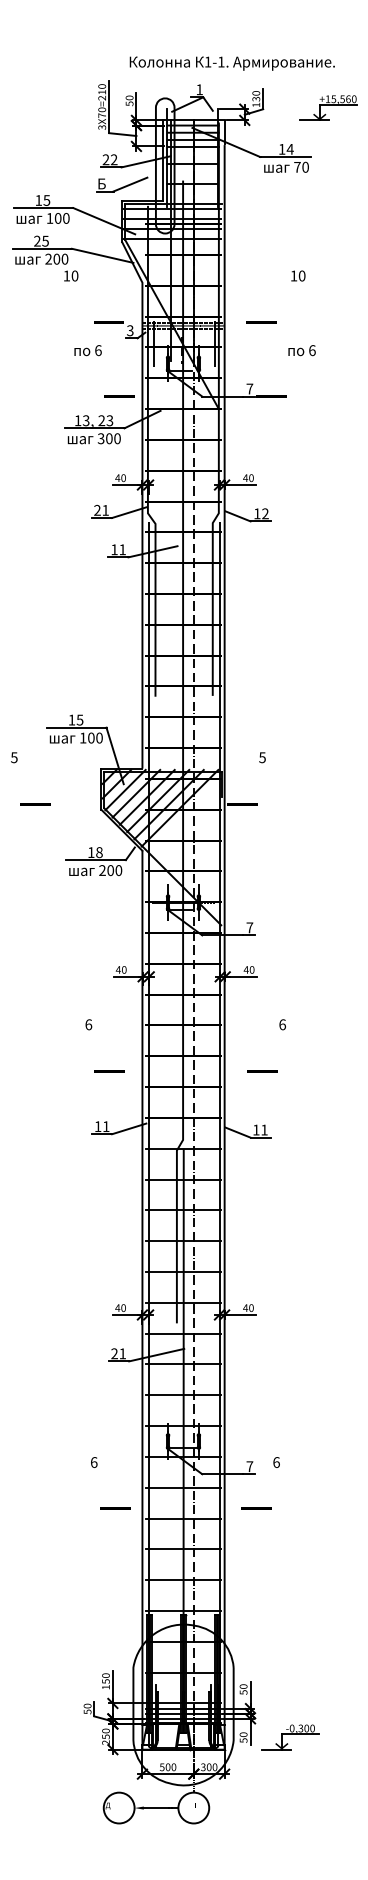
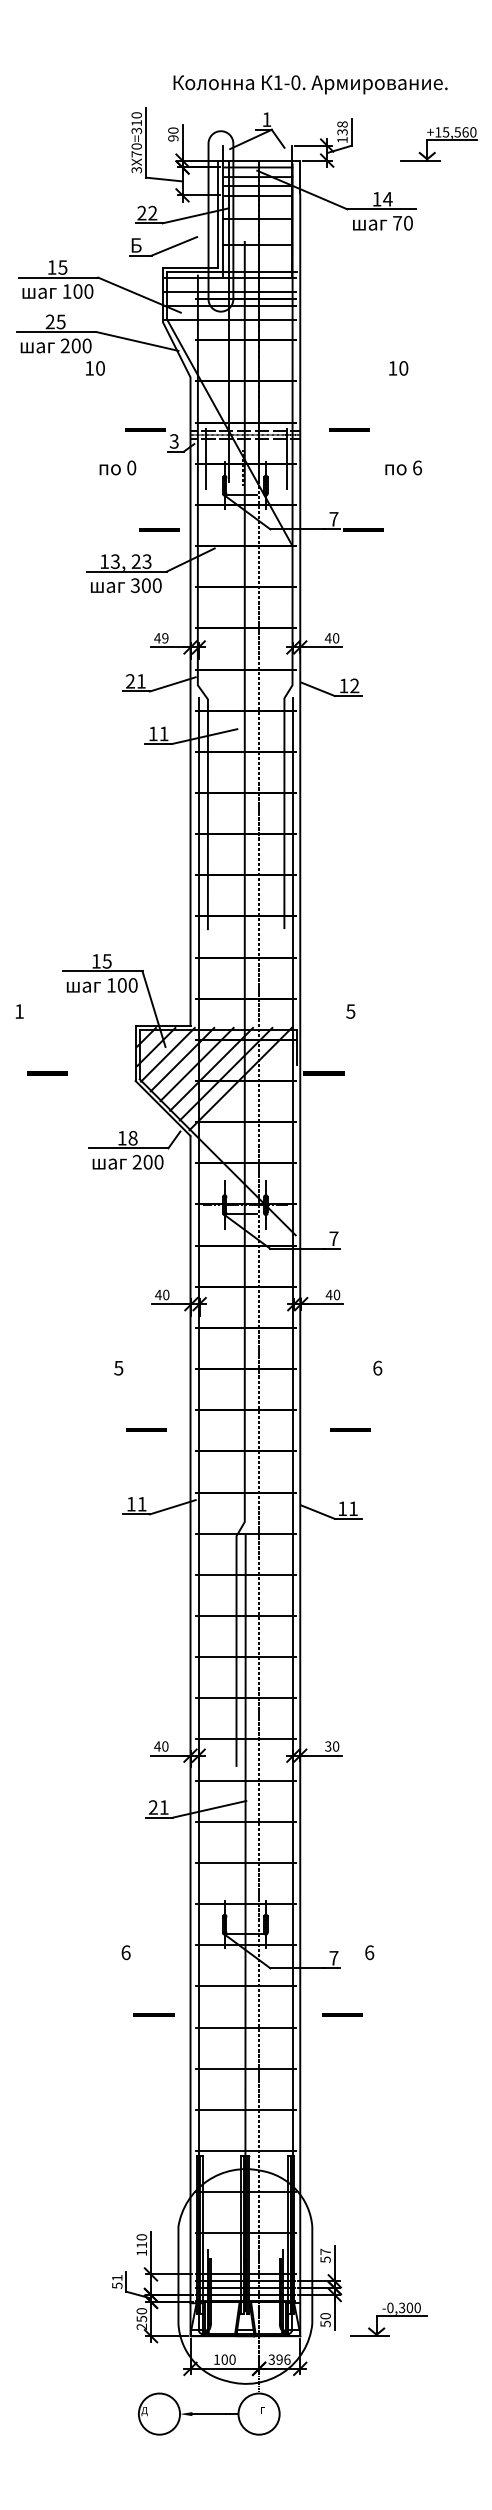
text: (221, 61) -> (295, 82), 1-1. -> 1-0.
text: (256, 93) -> (342, 124), 130 -> 138
text: (101, 97) -> (136, 130), 3X70=210 -> 3X70=310
text: (129, 103) -> (173, 138), 50 -> 90
text: (98, 350) -> (131, 467), 6 -> 0
text: (123, 478) -> (165, 638), 40 -> 49
text: (13, 757) -> (18, 1011), 5 -> 1
text: (88, 1024) -> (118, 1367), 6 -> 5
text: (245, 1308) -> (327, 1746), 40 -> 30
text: (105, 1681) -> (141, 2245), 150 -> 110
text: (243, 1686) -> (325, 2251), 50 -> 57
text: (87, 1705) -> (117, 2277), 50 -> 51
text: (161, 1767) -> (216, 2359), 500 -> 100
text: (212, 1767) -> (283, 2359), 300 -> 396

